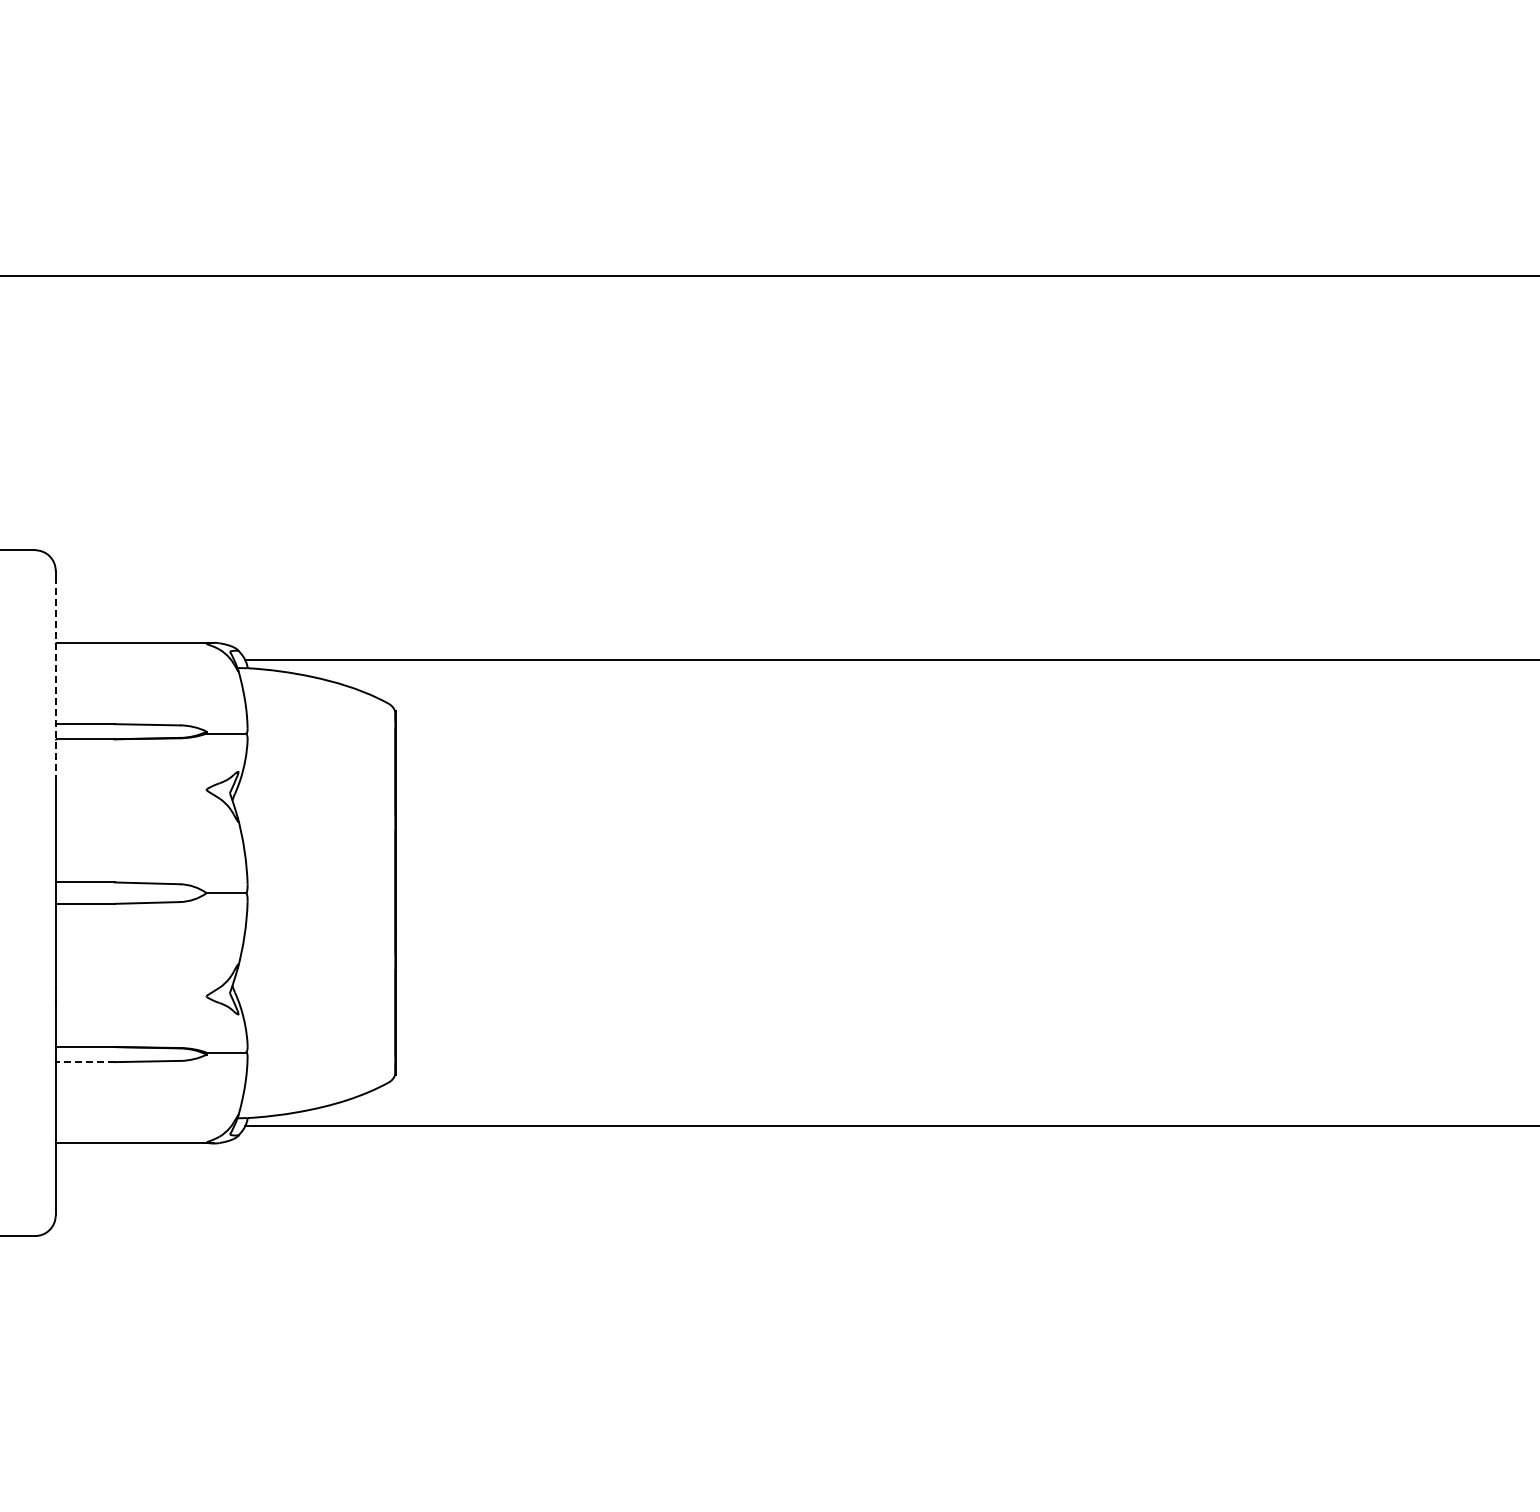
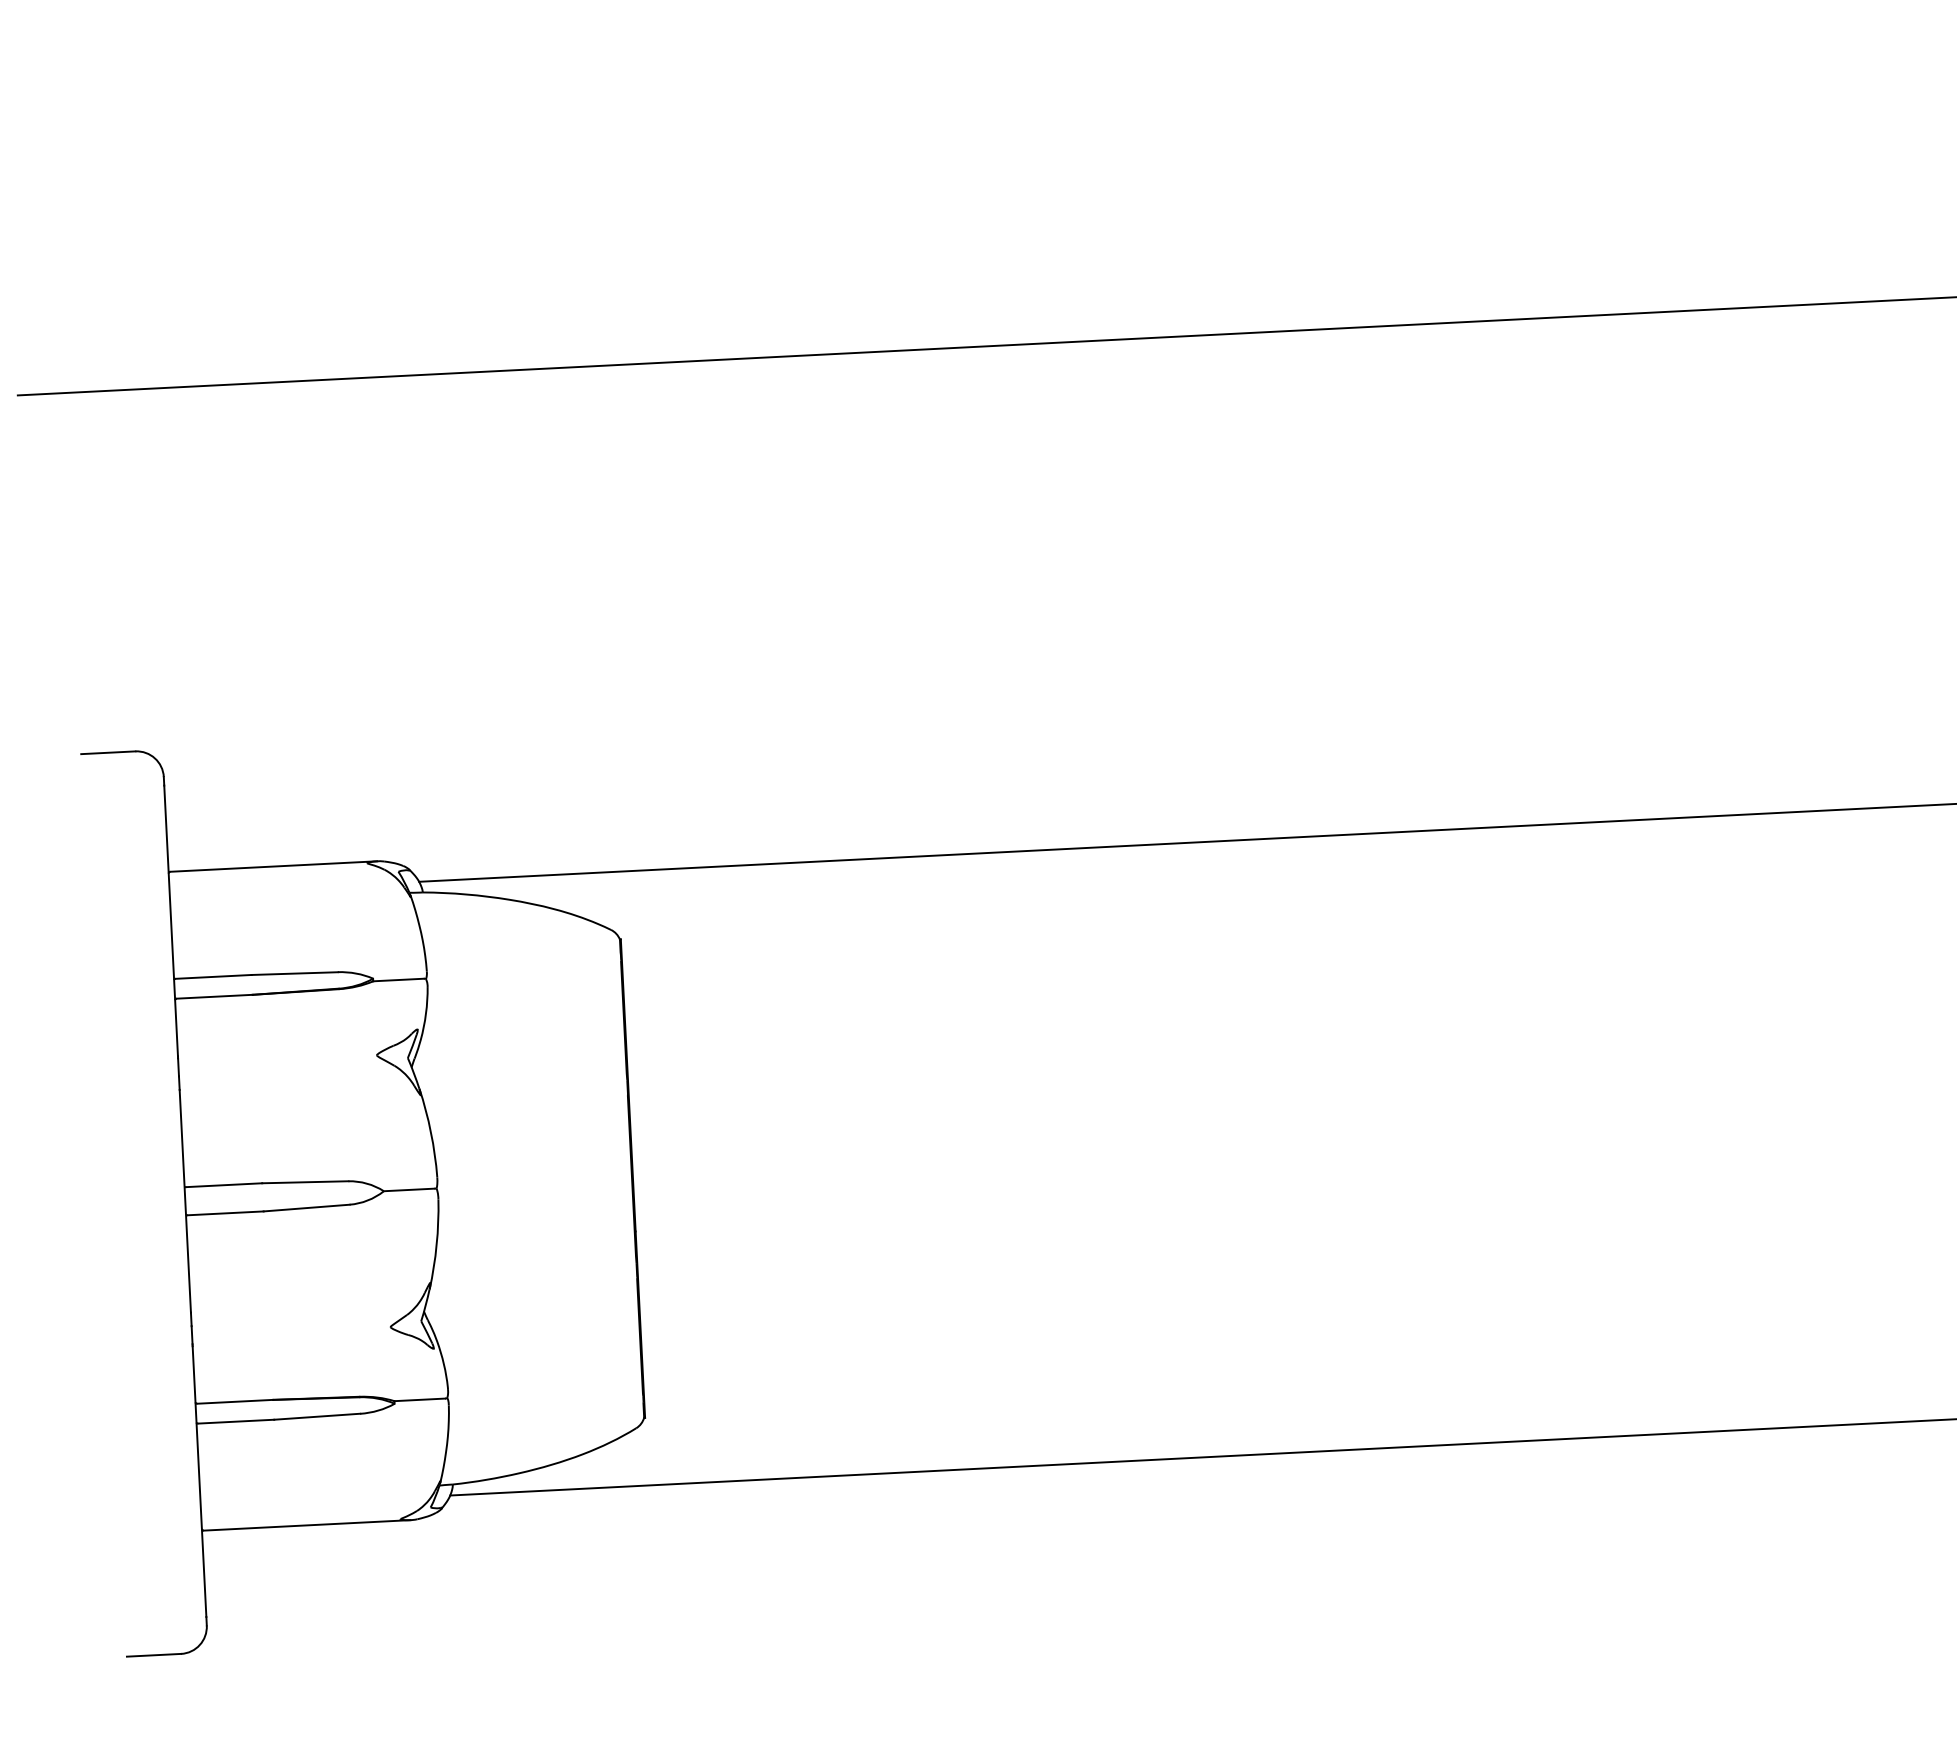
line: (55, 680) -> (170, 921), dashed -> solid
line: (85, 1062) -> (235, 1422), dashed -> solid

